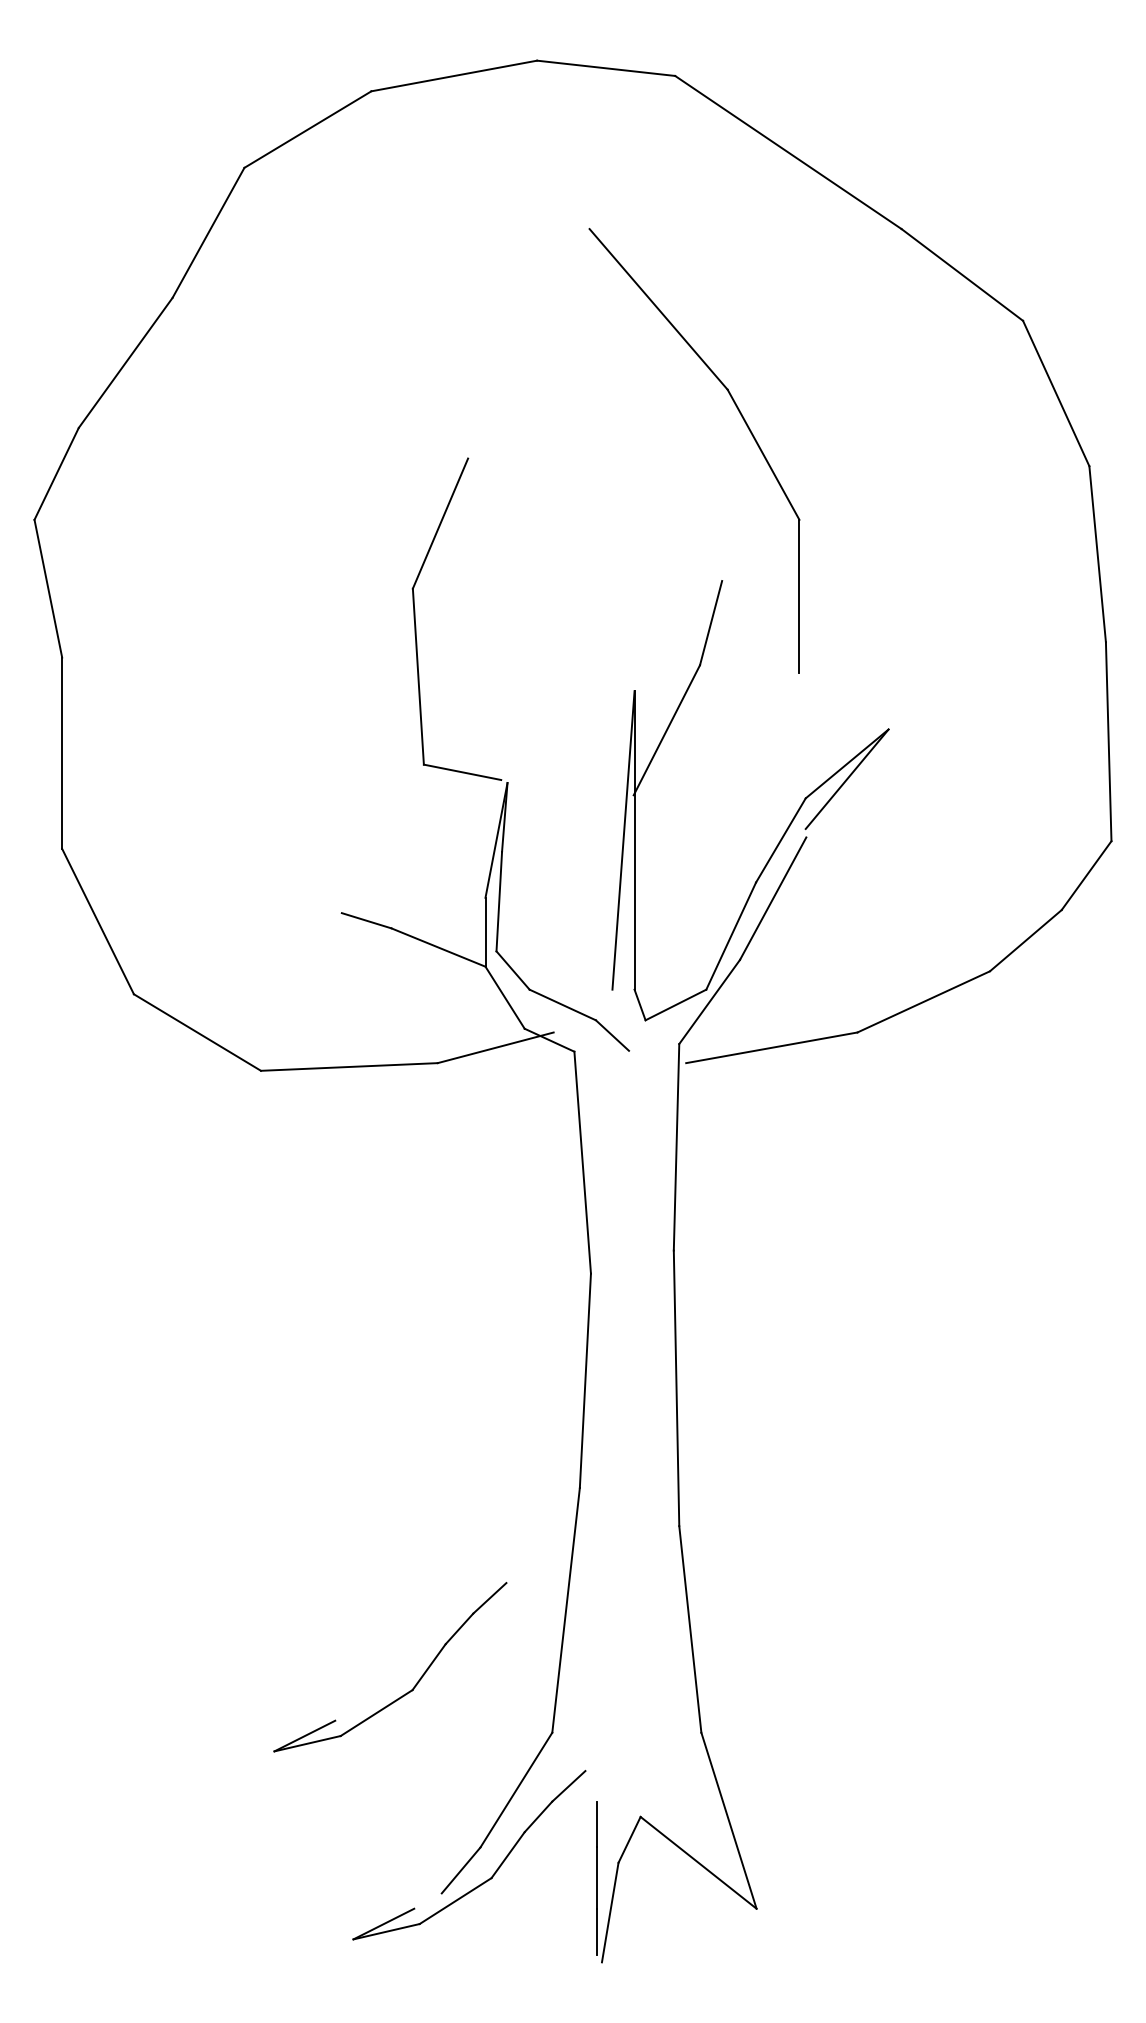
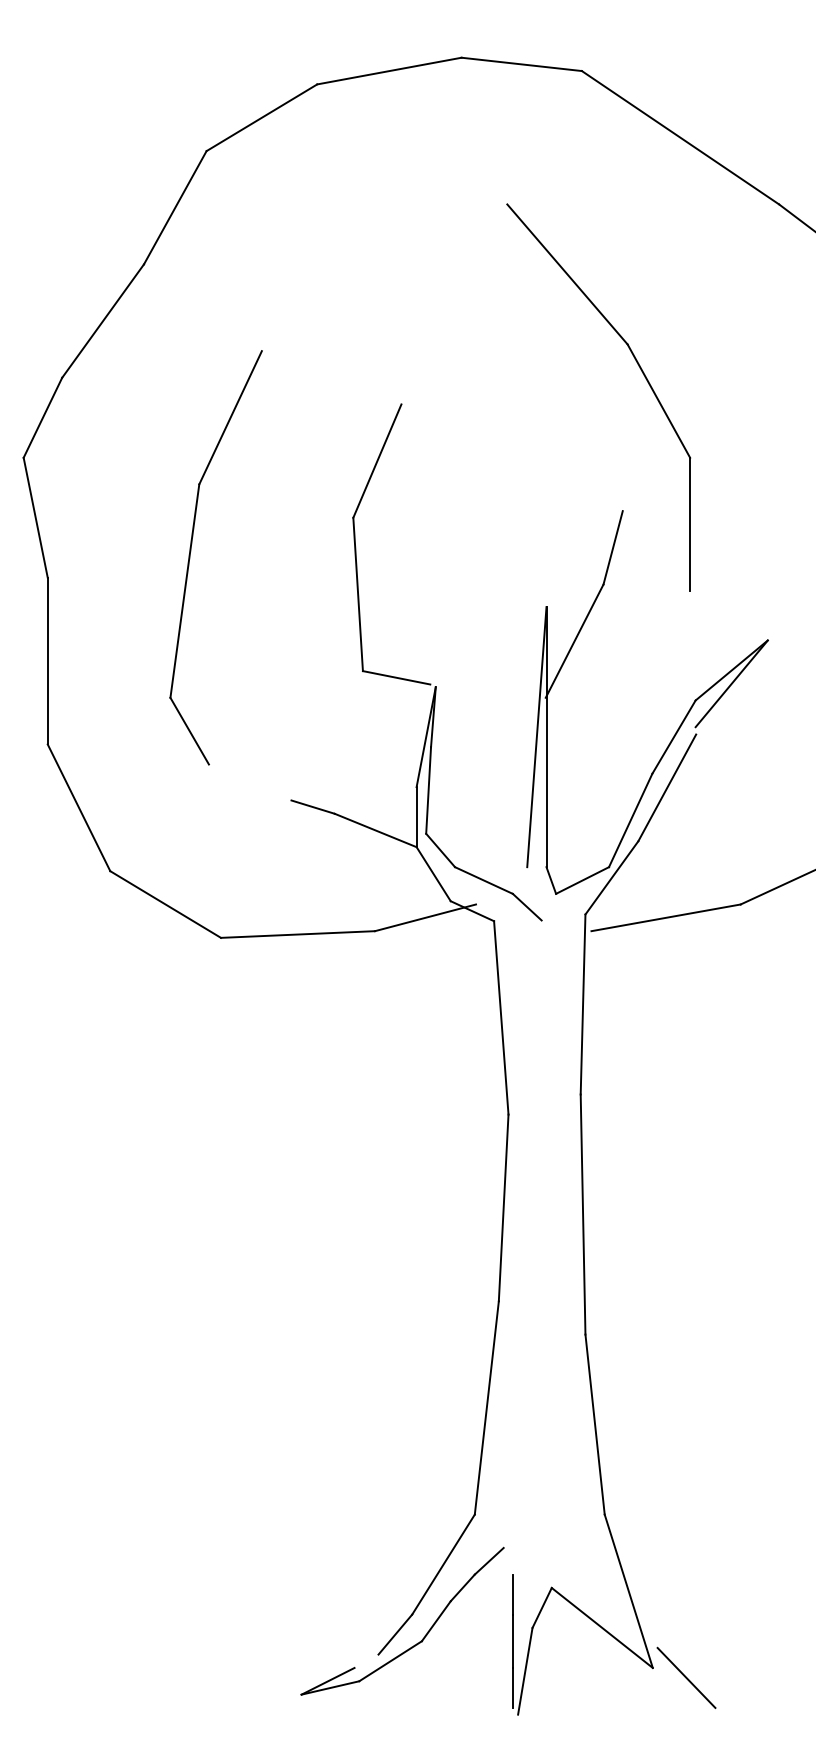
part: (226, 630) -> (190, 554), added
part: (406, 1692) -> (347, 1479), removed
line: (795, 1919) -> (686, 1677), added

